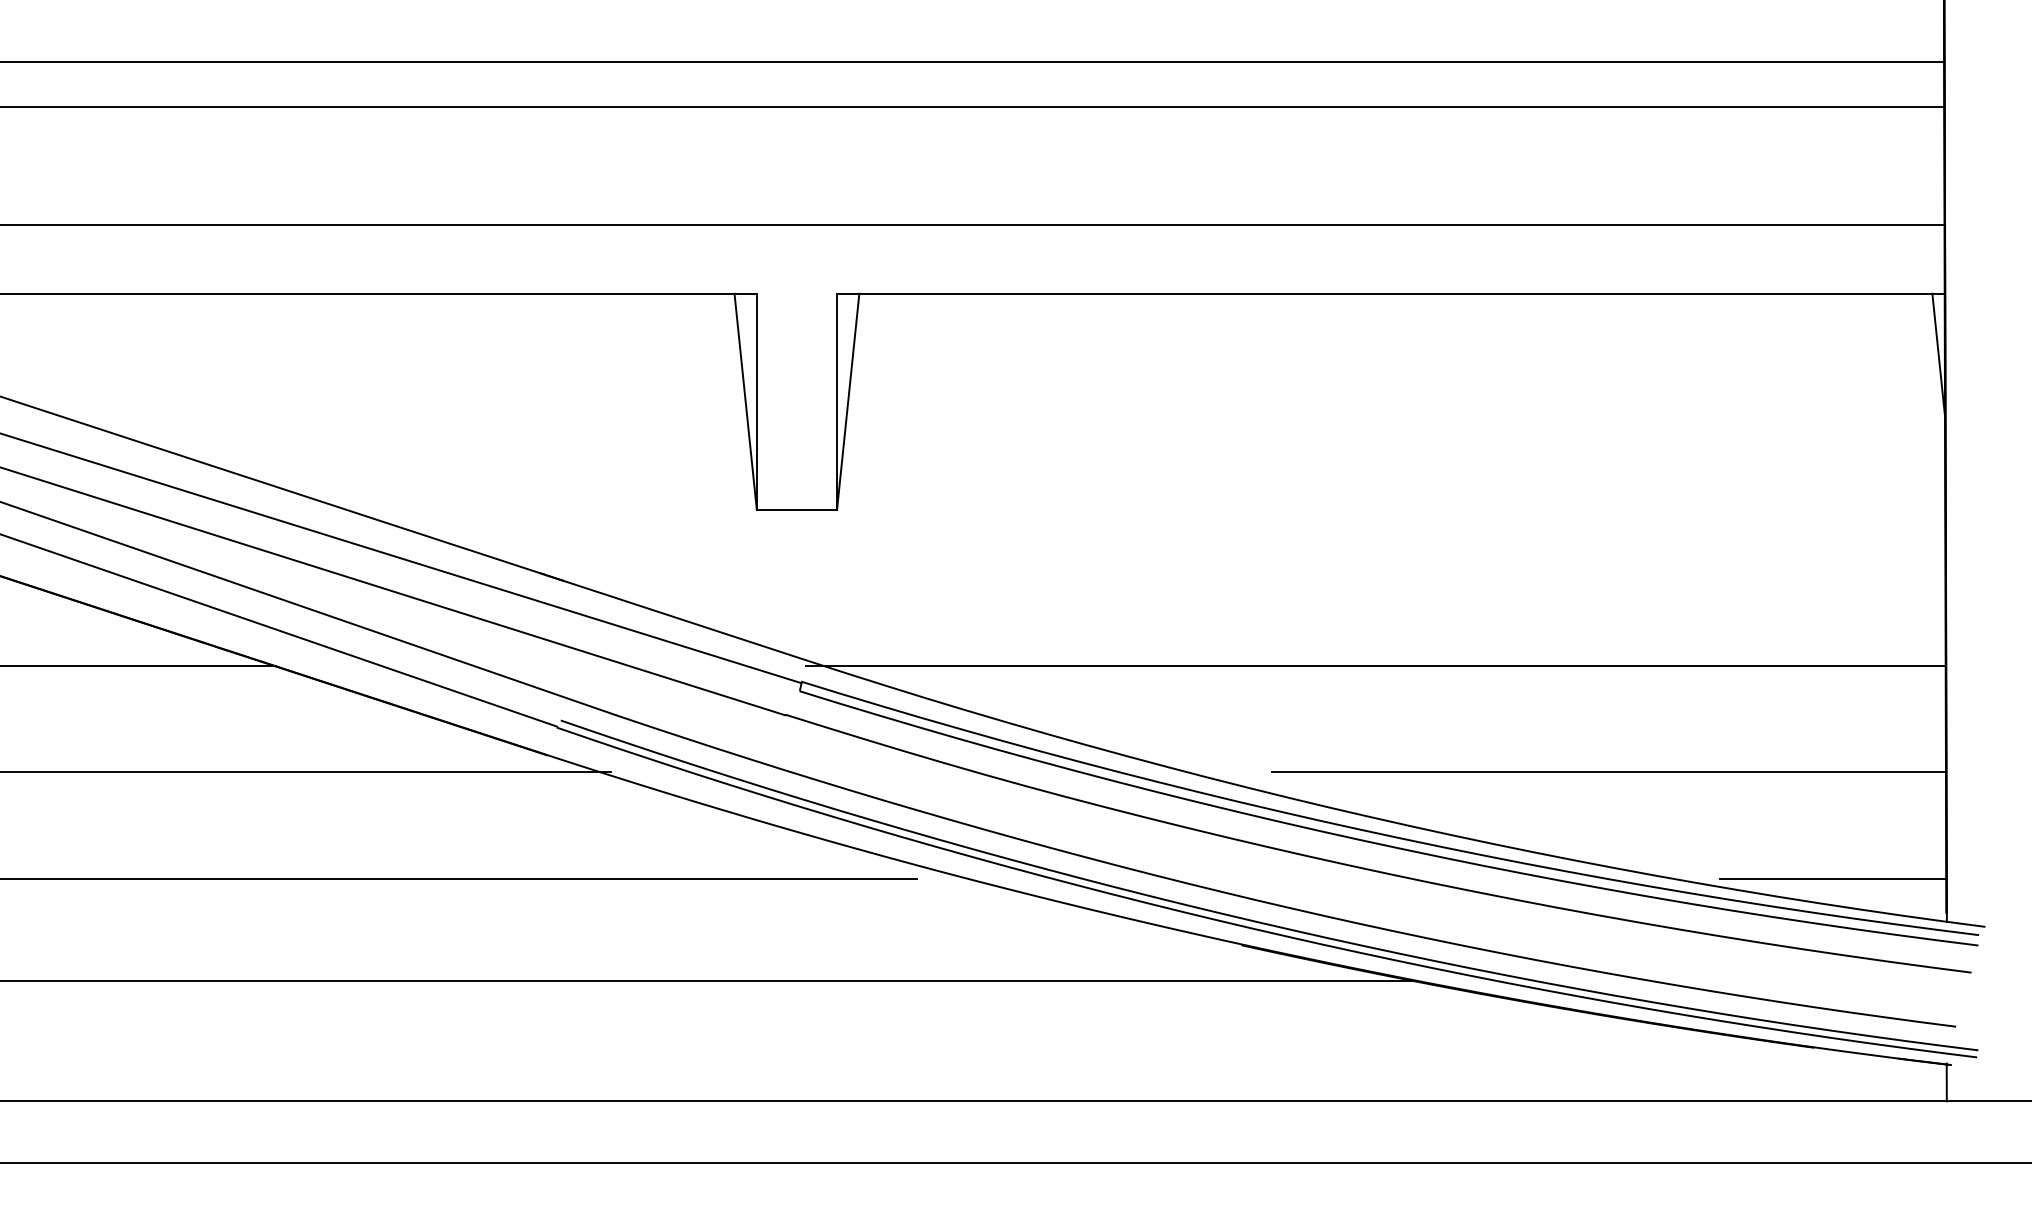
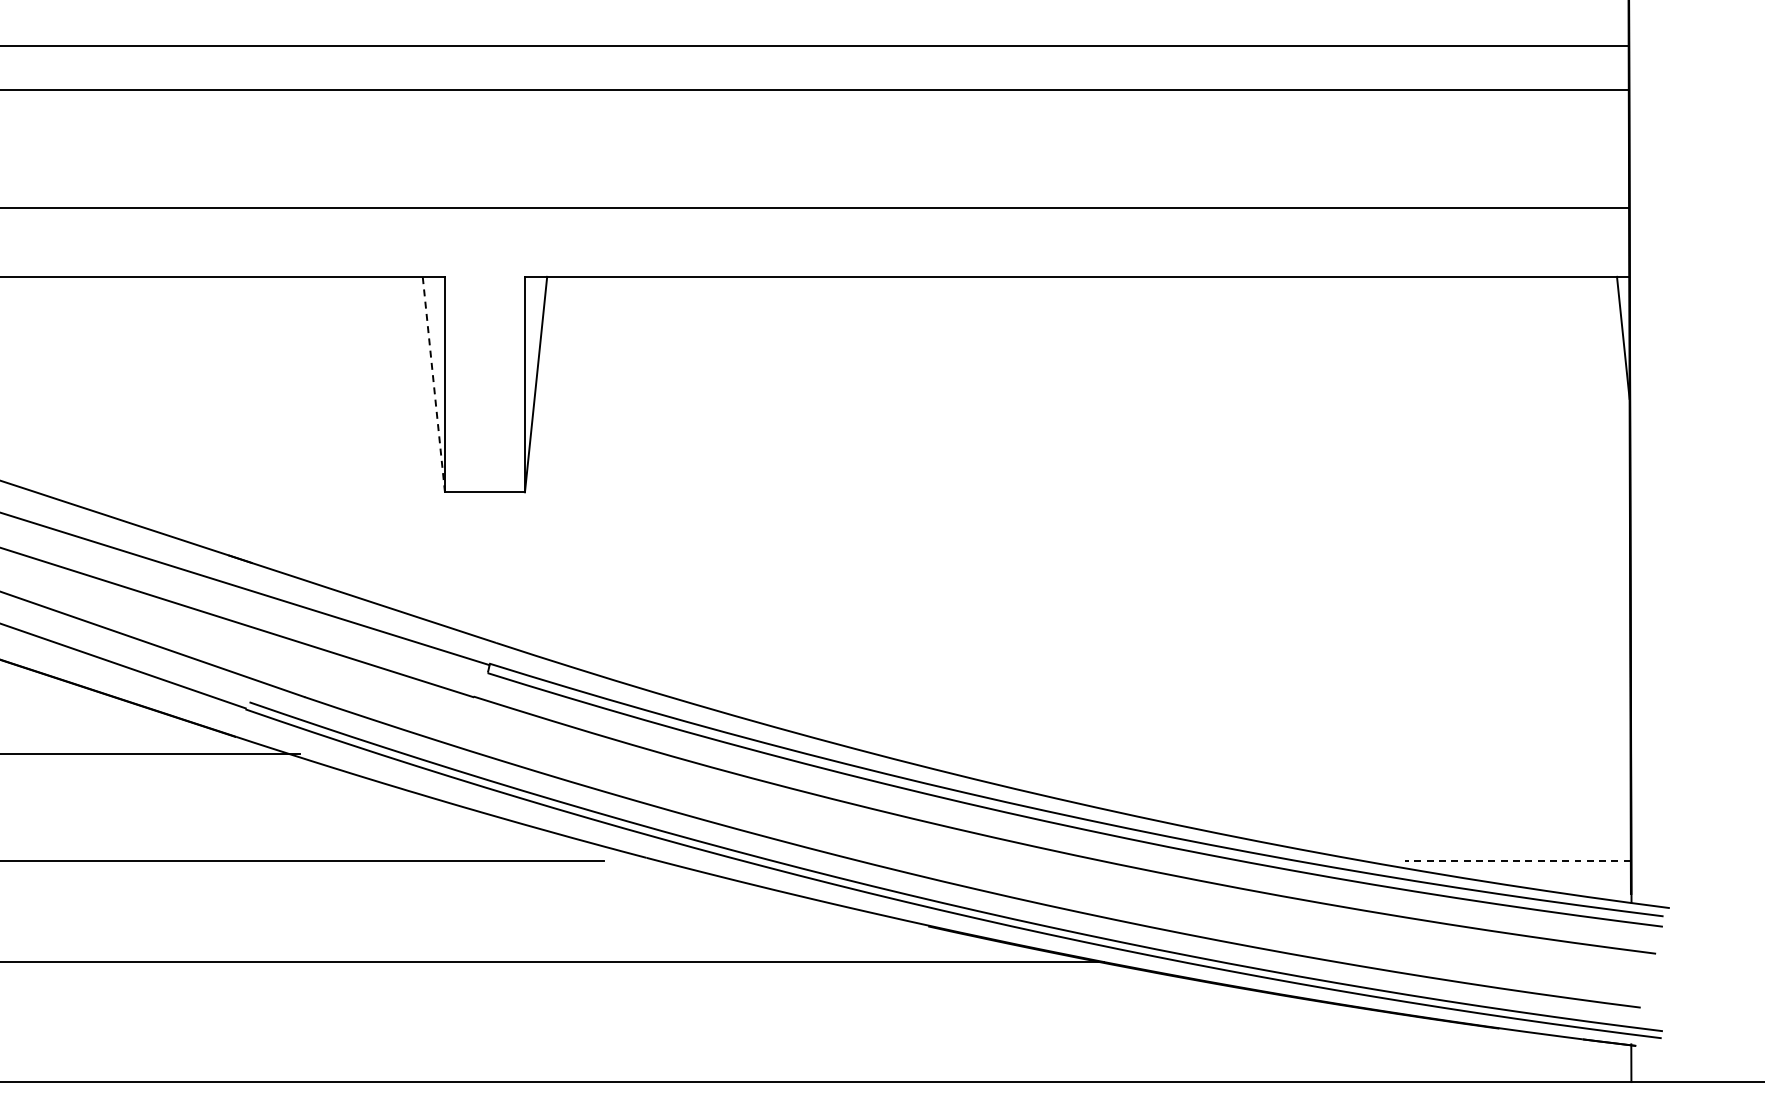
line: (745, 401) -> (433, 384), solid -> dashed
line: (1375, 666) -> (1061, 648), removed
line: (1608, 771) -> (1294, 753), removed
line: (1832, 879) -> (1517, 860), solid -> dashed

